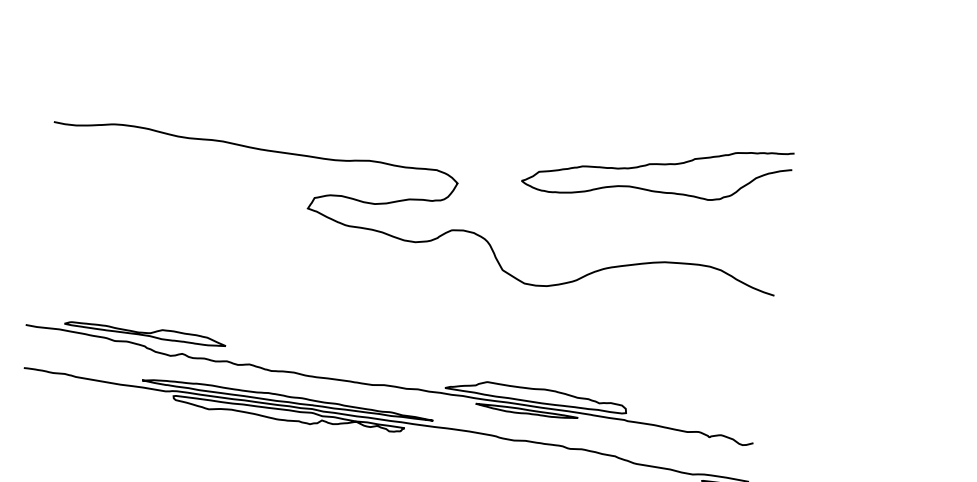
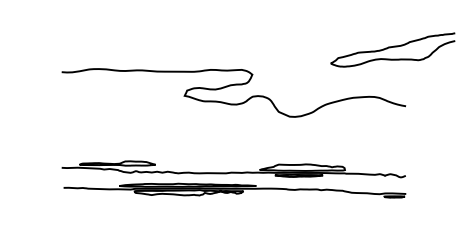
curve: (657, 165) -> (392, 47), moved

